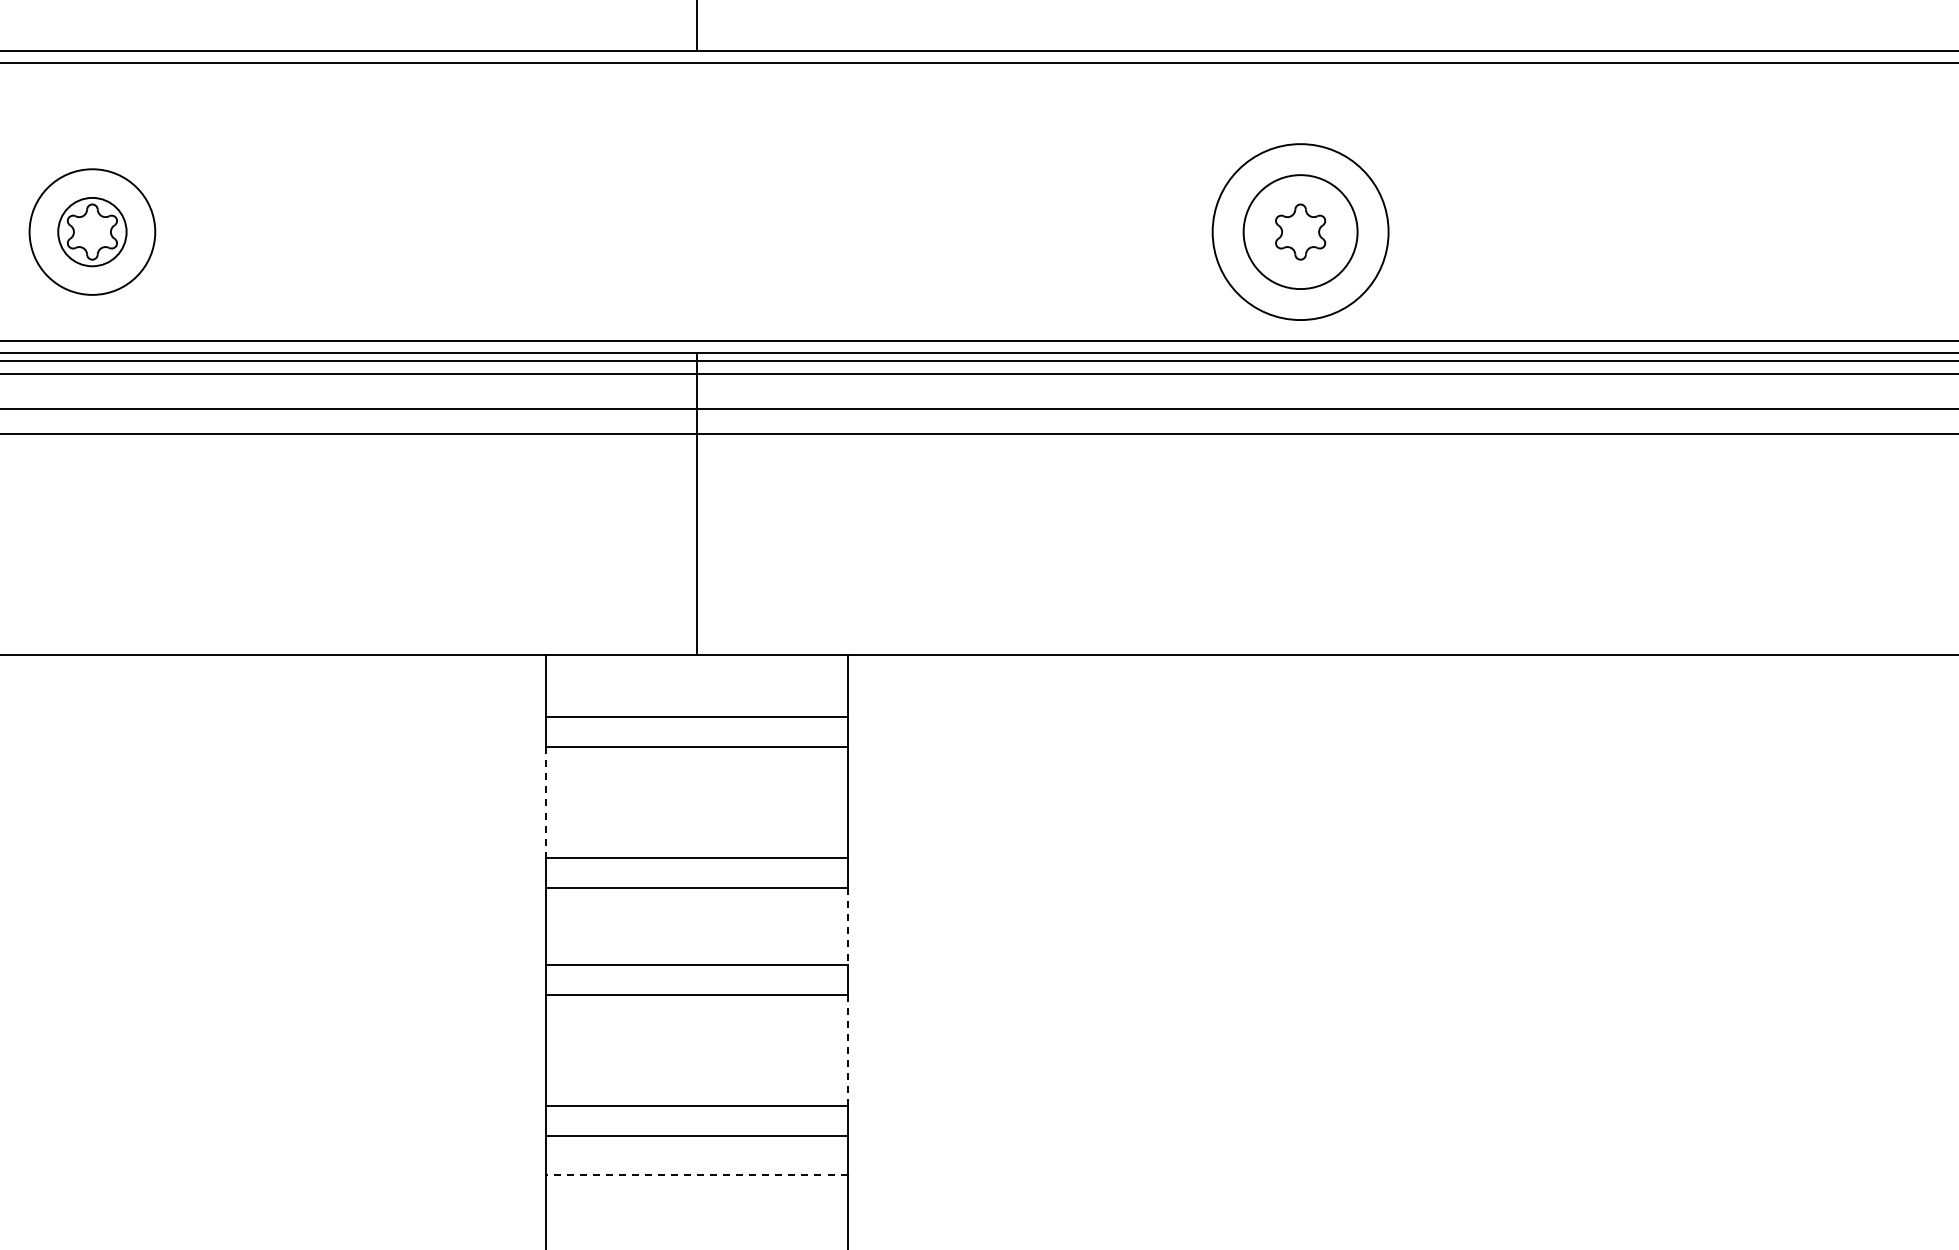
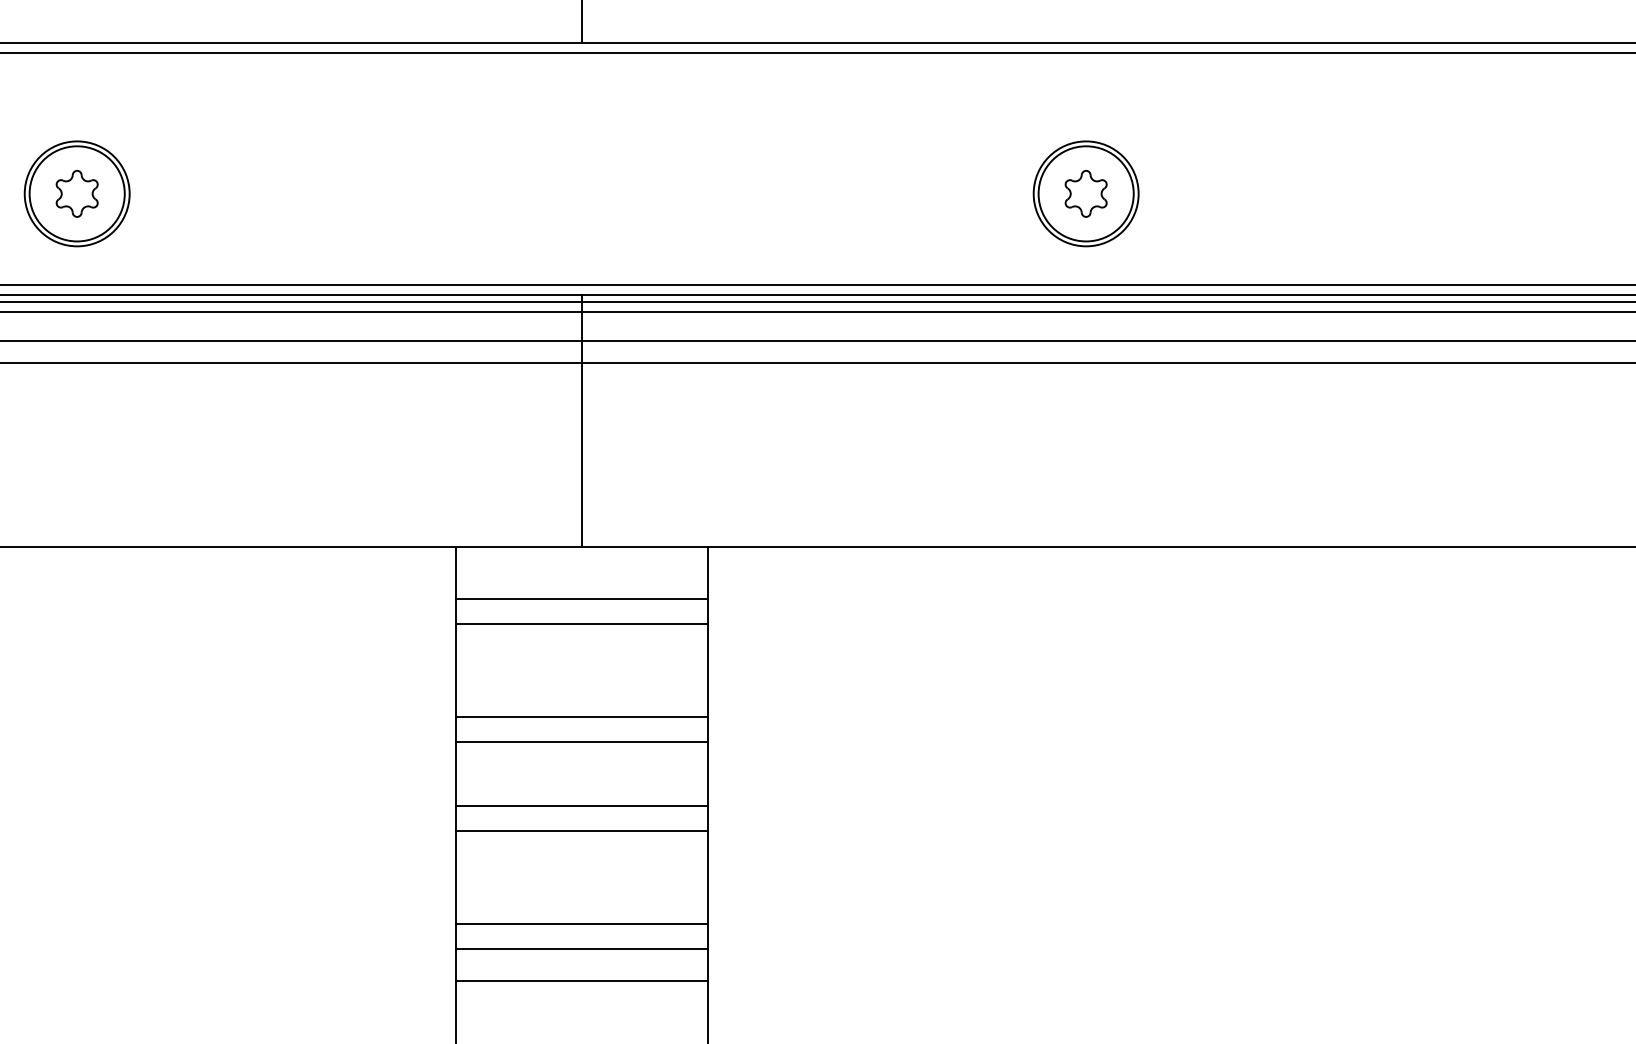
circle: (1300, 231) -> (1086, 193), size x0.71
circle: (92, 232) -> (77, 194), size x1.67
line: (545, 802) -> (455, 670), dashed -> solid
line: (847, 927) -> (707, 774), dashed -> solid
line: (847, 1050) -> (707, 877), dashed -> solid
line: (696, 1174) -> (581, 980), dashed -> solid

